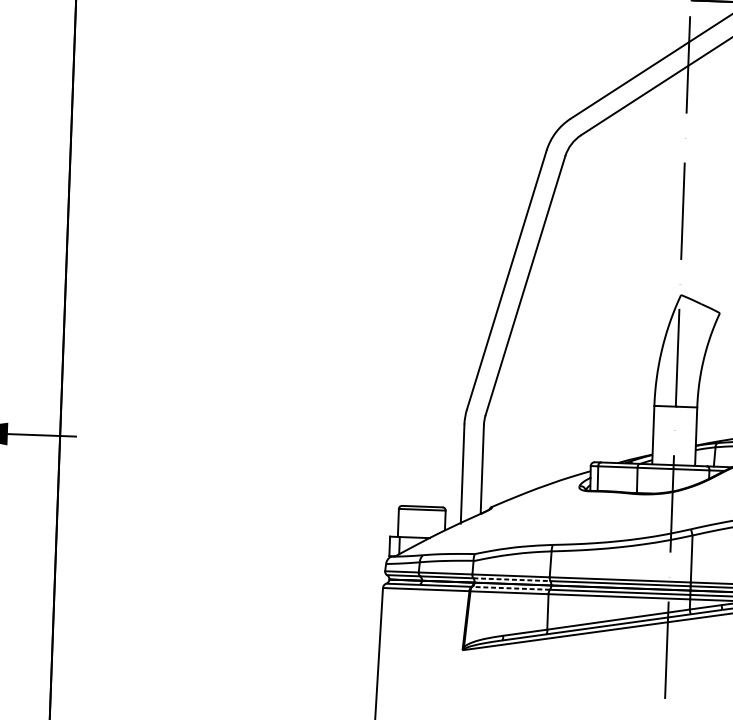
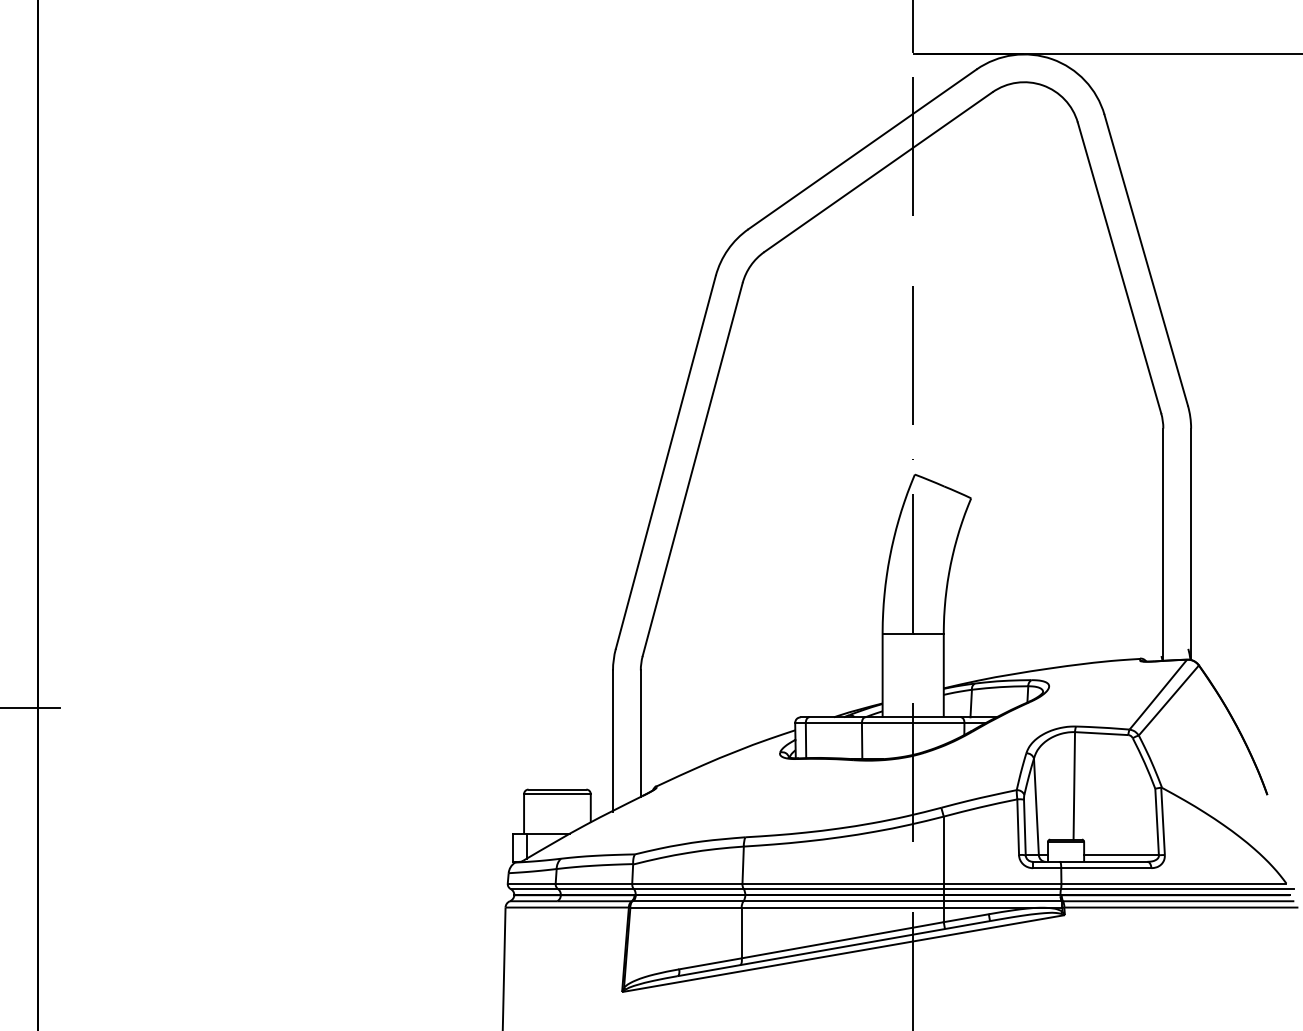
line: (511, 579) -> (688, 888), dashed -> solid
line: (510, 588) -> (687, 901), dashed -> solid

